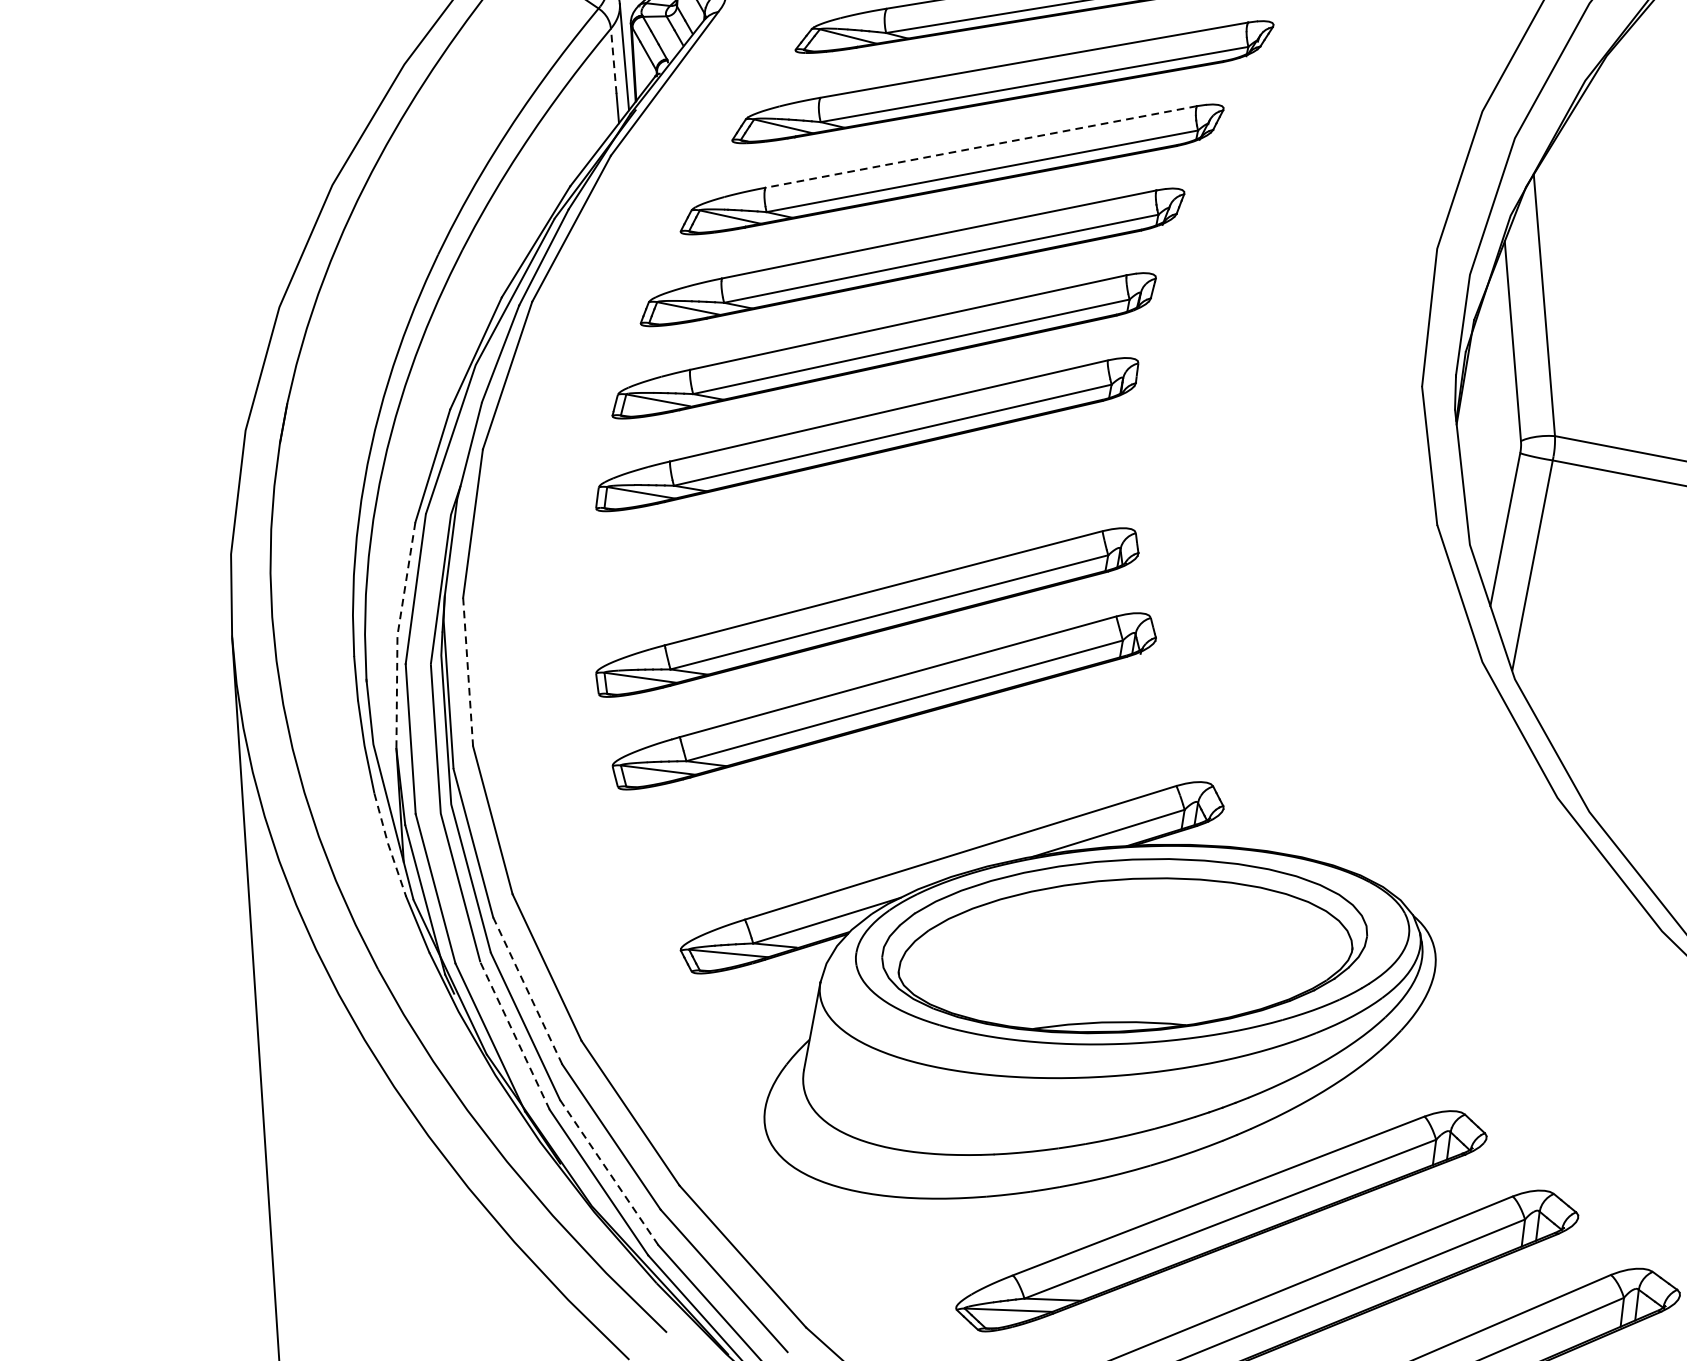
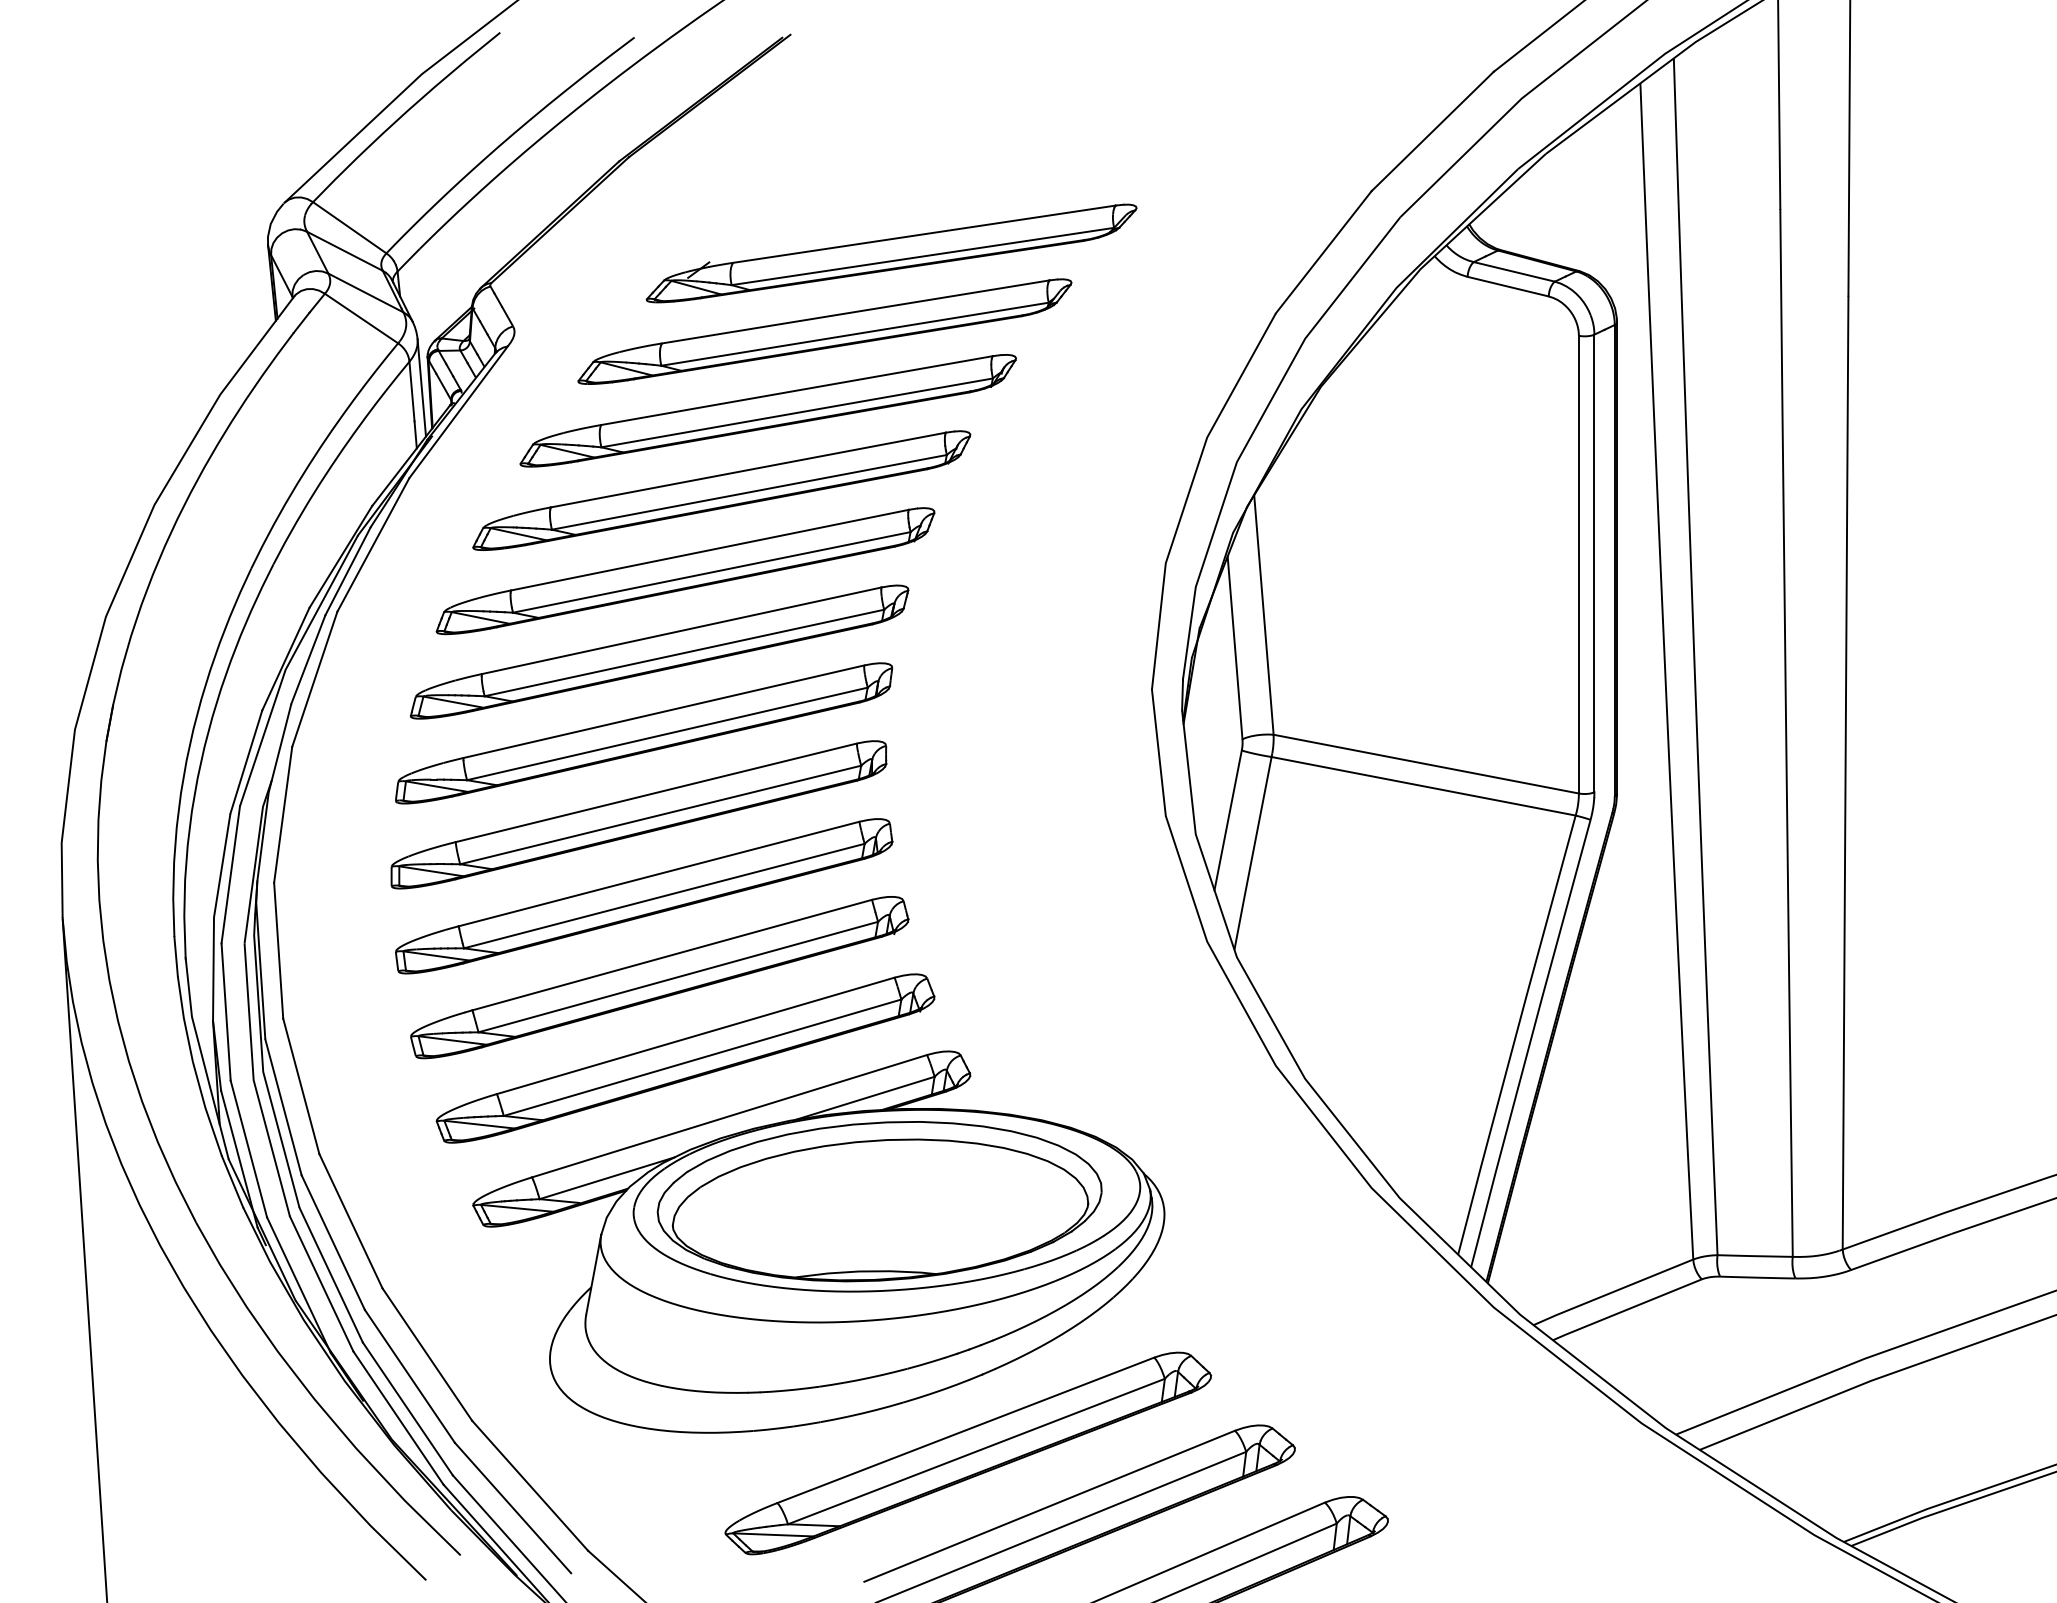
line: (614, 61) -> (412, 391), dashed -> solid
line: (981, 147) -> (748, 470), dashed -> solid
part: (861, 523) -> (638, 814), added
line: (398, 635) -> (214, 917), dashed -> solid
line: (467, 672) -> (278, 951), dashed -> solid
part: (912, 789) -> (685, 1058), added
line: (389, 845) -> (206, 1109), dashed -> solid
line: (528, 991) -> (333, 1243), dashed -> solid
line: (514, 1035) -> (321, 1283), dashed -> solid
line: (608, 1172) -> (407, 1408), dashed -> solid

